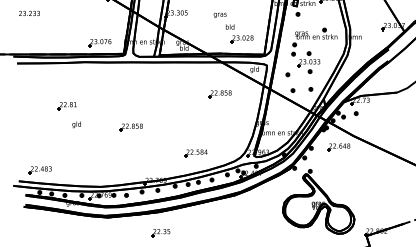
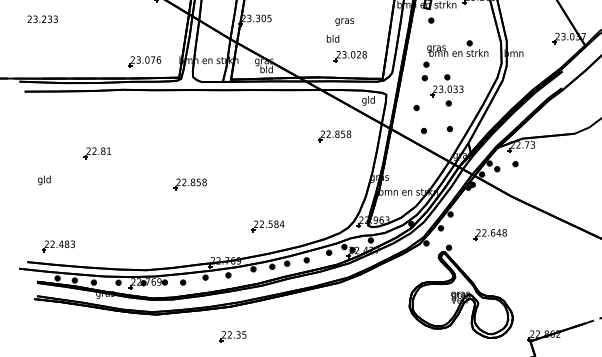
text: (219, 14) -> (343, 20), moved
part: (219, 94) -> (333, 136), moved
text: (76, 124) -> (44, 179), moved
part: (338, 147) -> (489, 234), moved
part: (195, 153) -> (266, 226), moved

